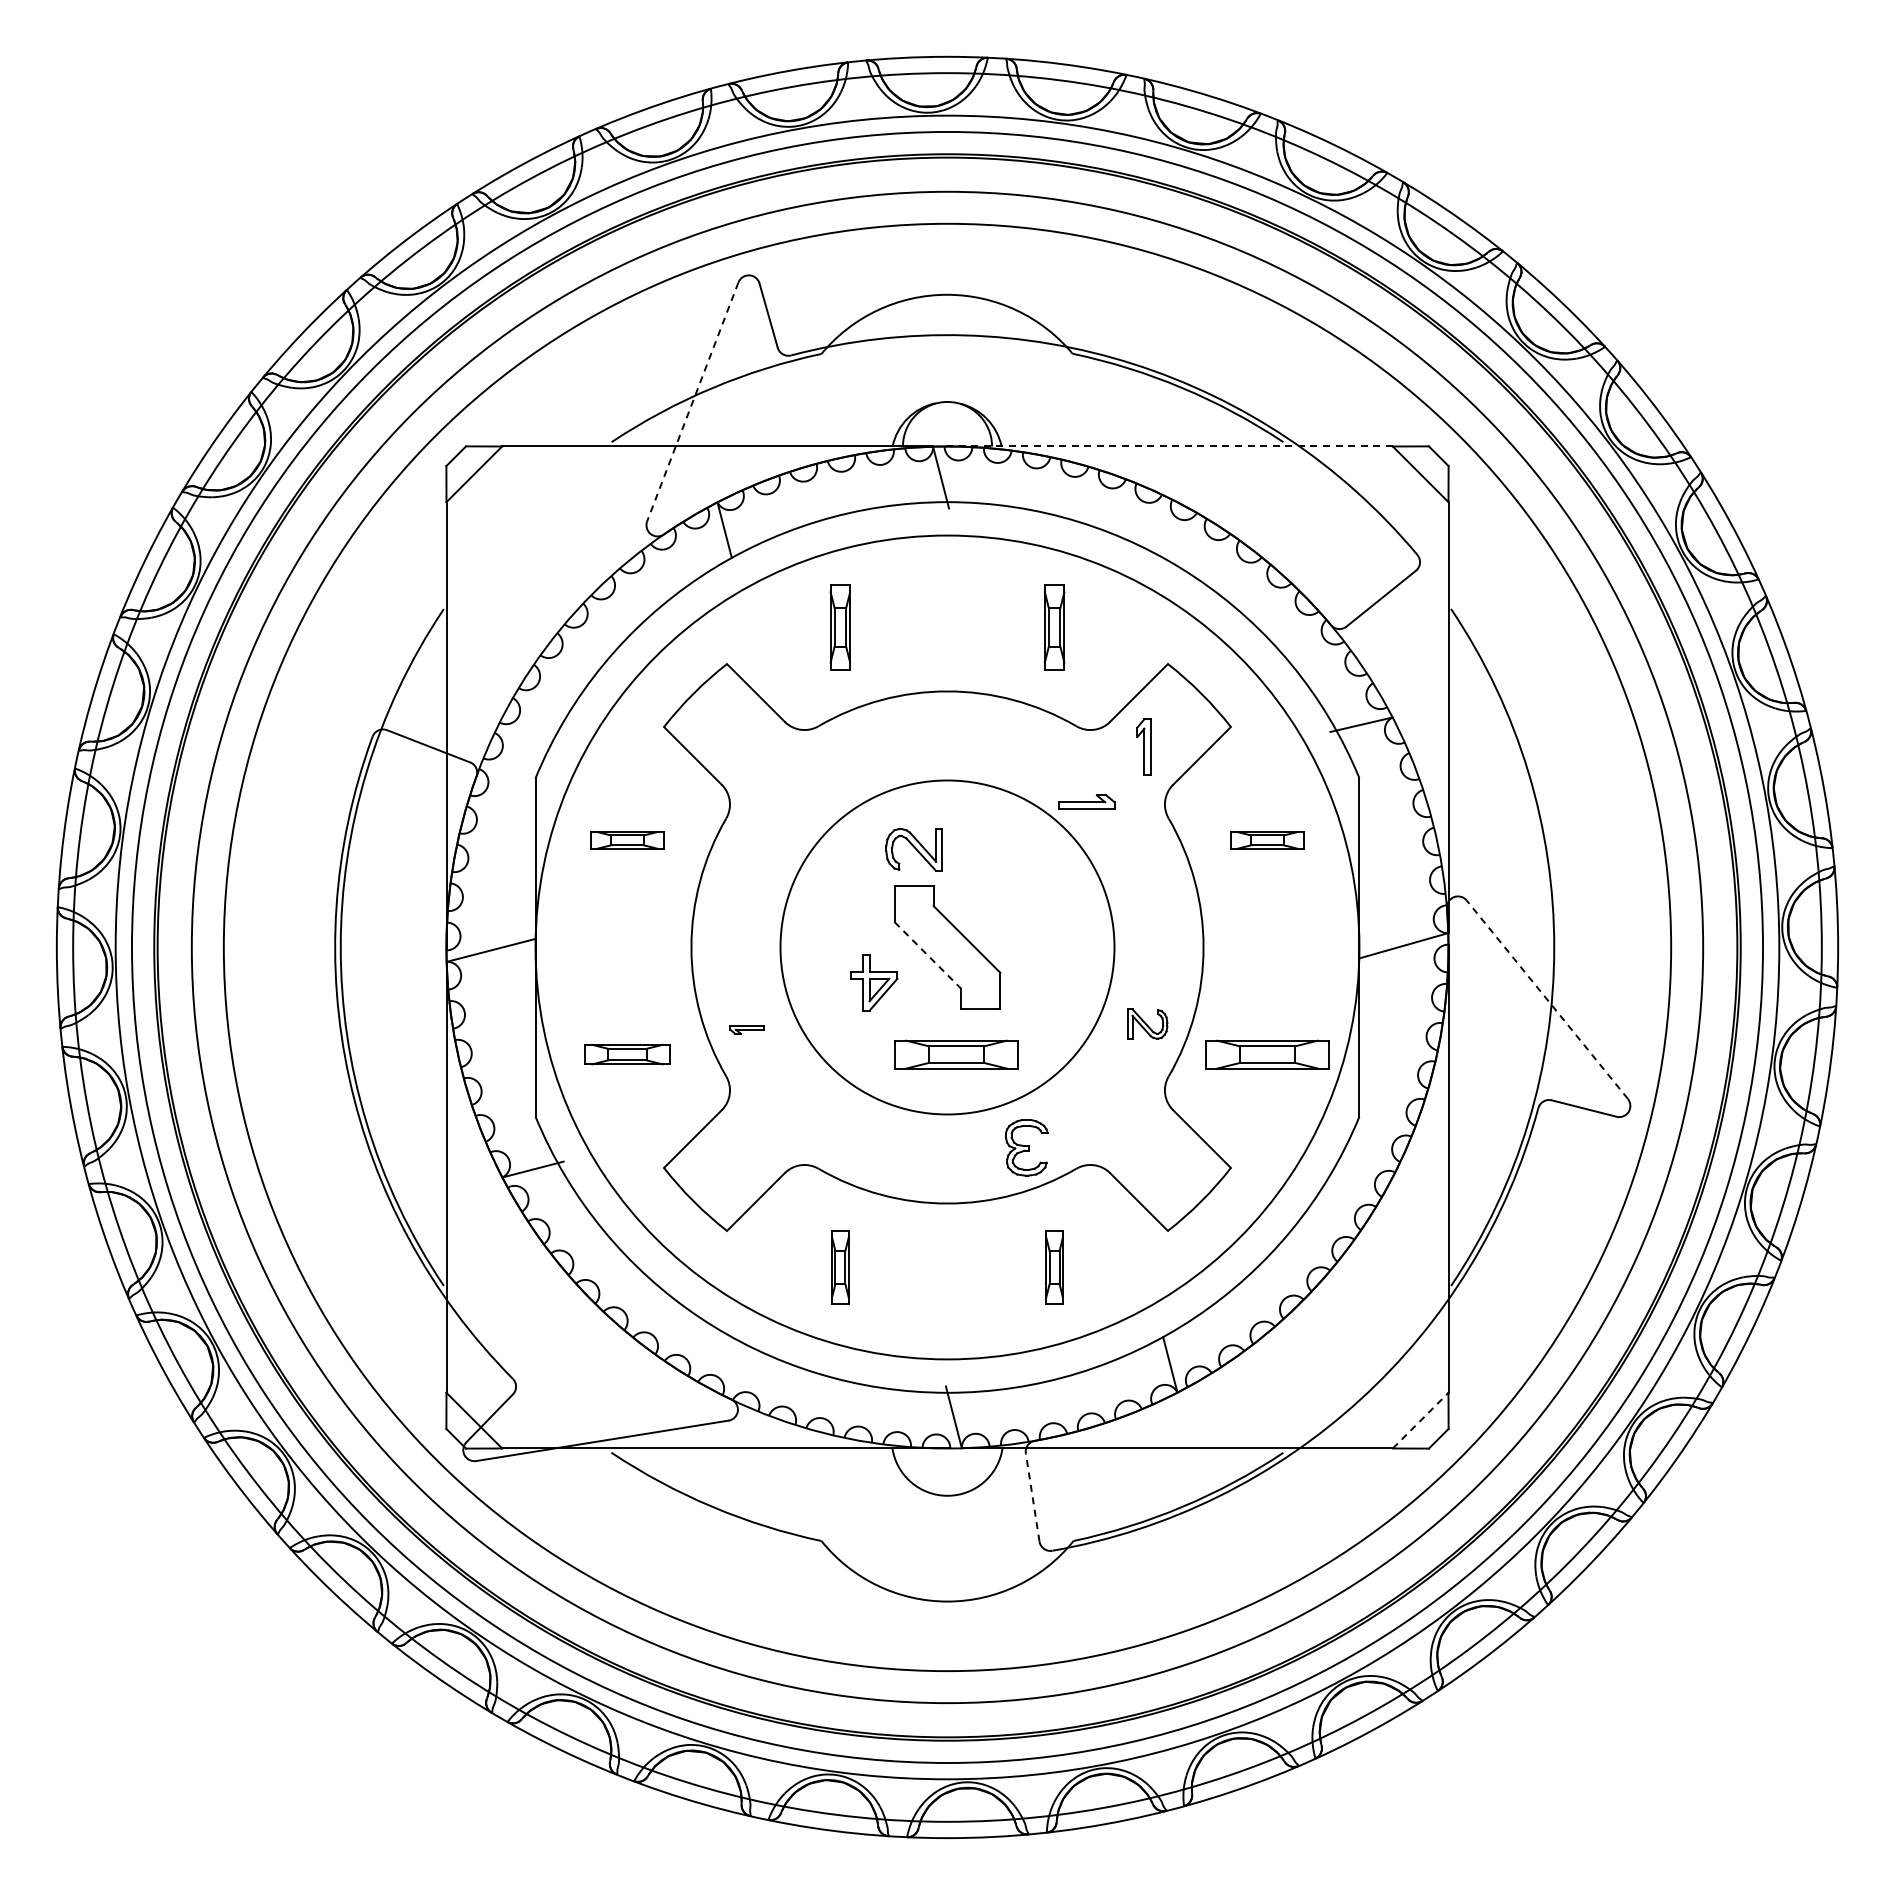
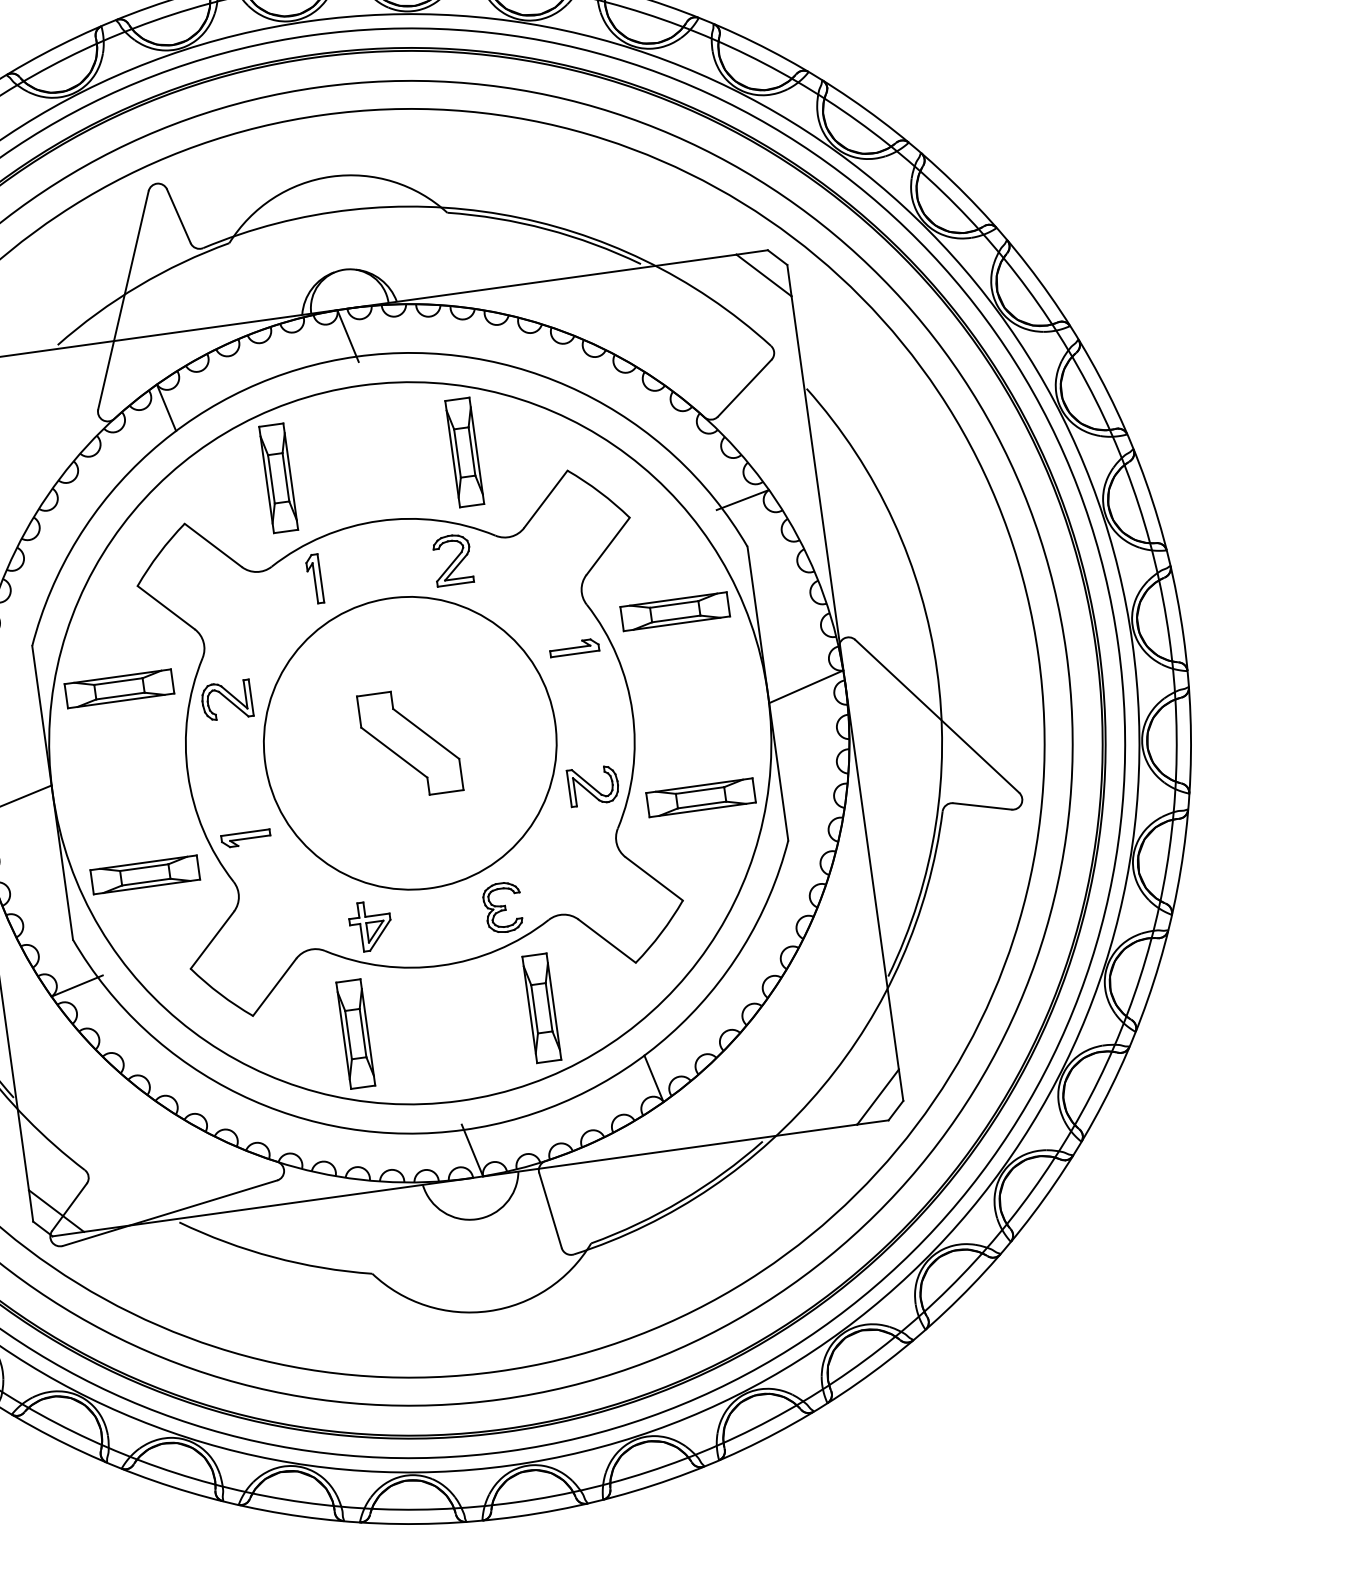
line: (692, 401) -> (123, 300), dashed -> solid
line: (1168, 446) -> (541, 281), dashed -> solid
part: (840, 627) -> (278, 478), size x1.43
part: (1054, 627) -> (464, 452), size x1.43
part: (1023, 746) -> (452, 559), added
part: (1143, 746) -> (314, 578), moved
part: (1086, 801) -> (573, 647), moved
part: (627, 840) -> (119, 688), size x1.67
part: (1267, 840) -> (675, 611), size x1.67
part: (913, 849) -> (226, 700), moved
line: (928, 955) -> (394, 752), dashed -> solid
part: (874, 982) -> (370, 925), moved
line: (1547, 999) -> (937, 716), dashed -> solid
part: (1147, 1023) -> (593, 785), size x1.43
part: (746, 1029) -> (245, 838), size x1.67
part: (627, 1054) -> (145, 874), size x1.43
part: (956, 1054) -> (430, 835), removed
part: (840, 1267) -> (355, 1034), size x1.67
part: (1054, 1267) -> (541, 1008), size x1.67
line: (1421, 1420) -> (878, 1096), dashed -> solid
line: (1032, 1497) -> (550, 1210), dashed -> solid

